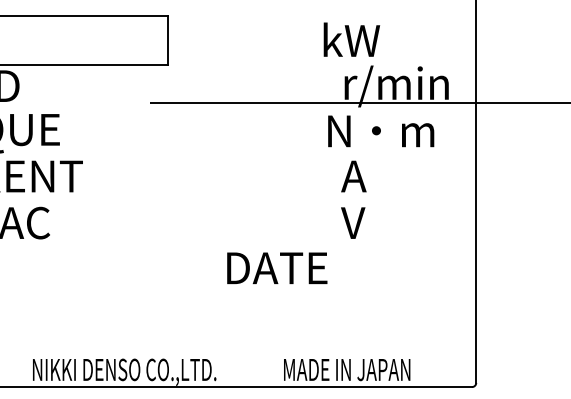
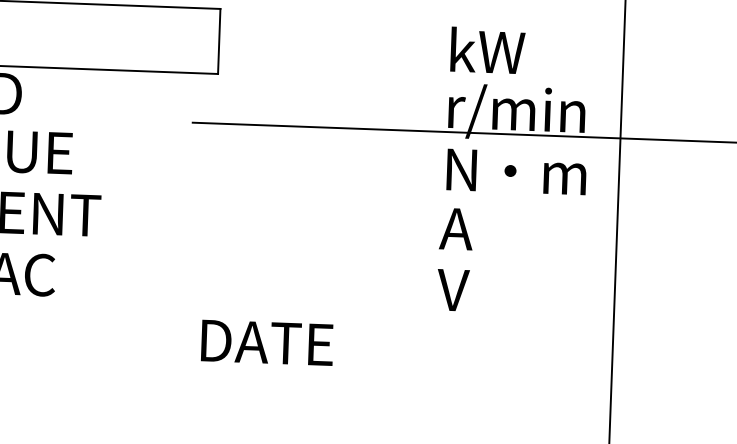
text: (351, 39) -> (487, 50), moved
text: (381, 131) -> (517, 172), moved
text: (277, 267) -> (267, 341), moved

